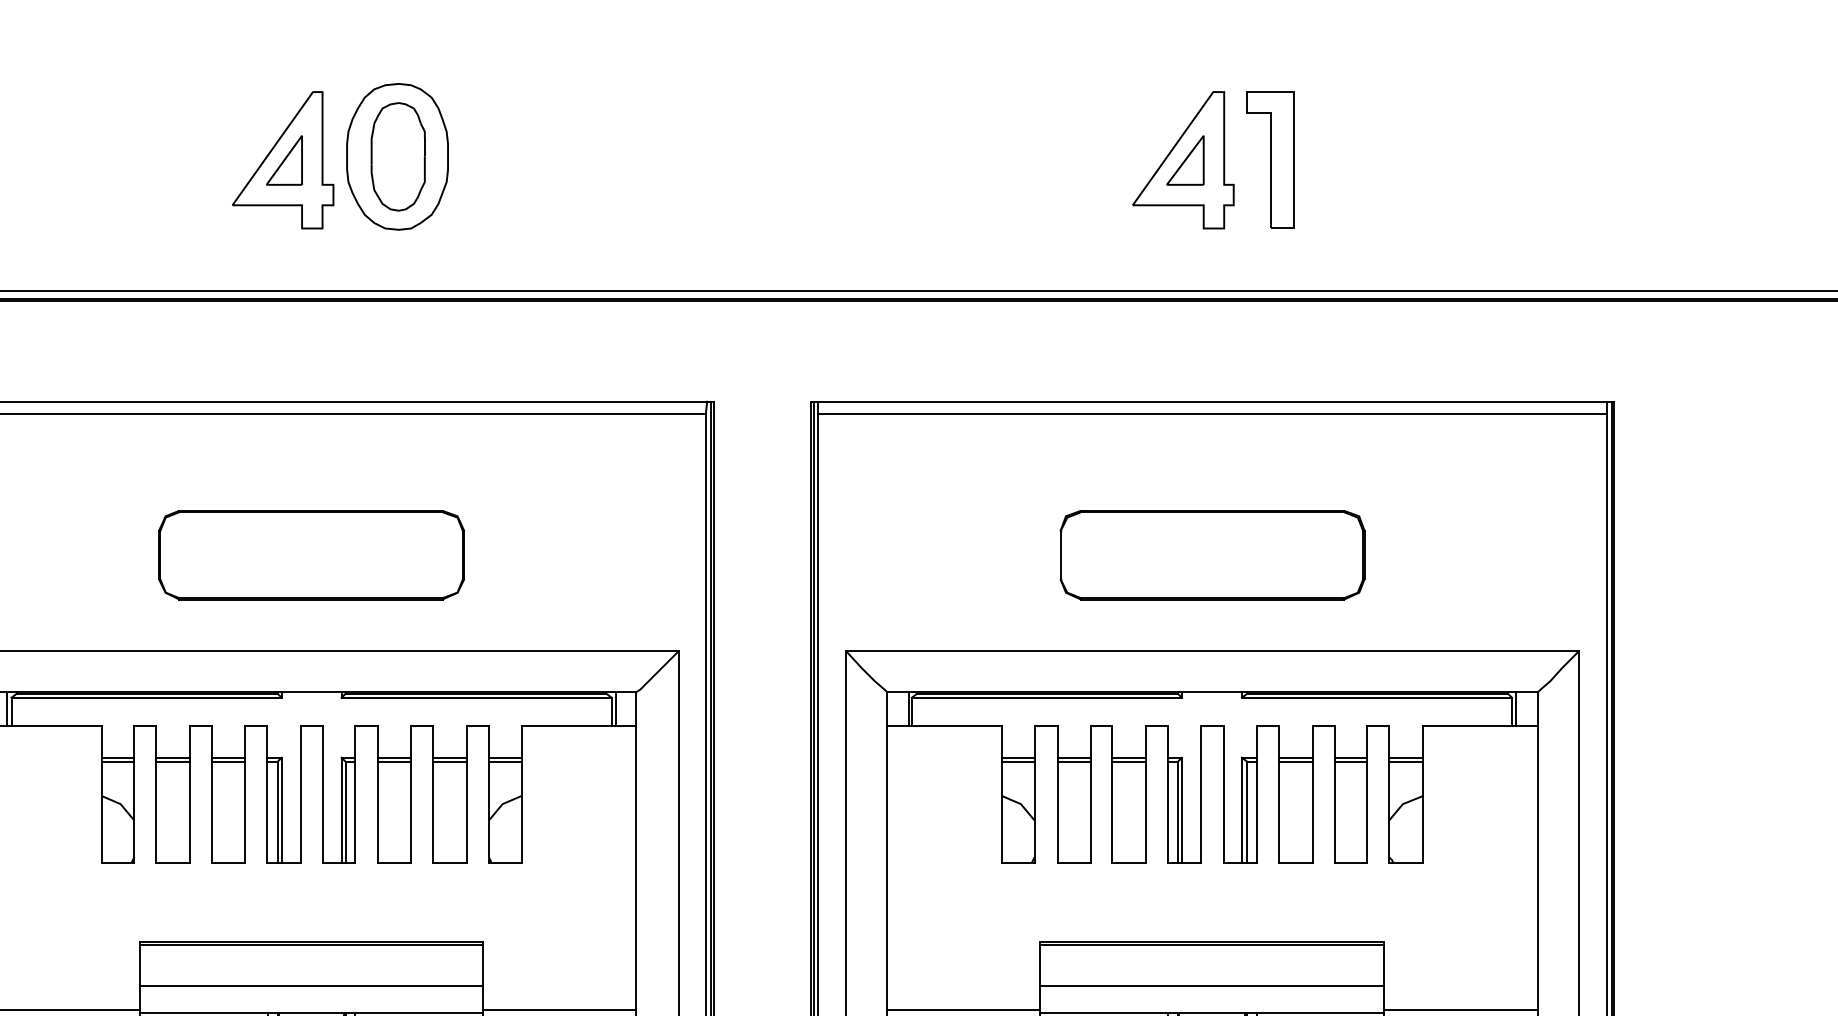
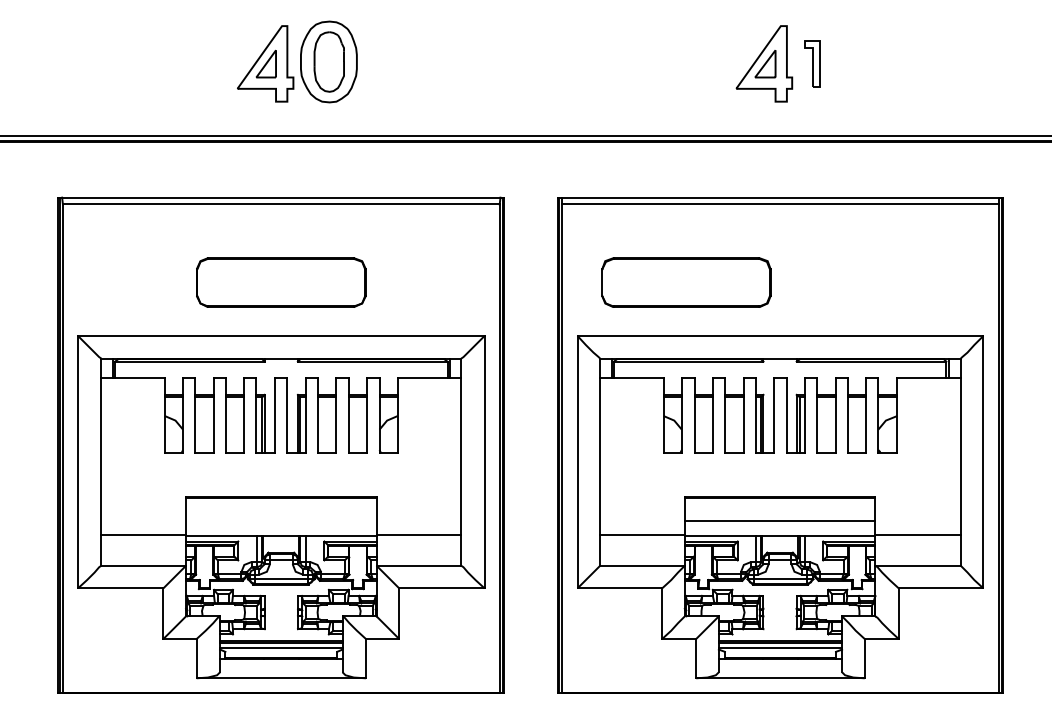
part: (1270, 159) -> (812, 63), size x0.6
part: (1212, 554) -> (686, 282), moved
line: (311, 986) -> (281, 521), removed

